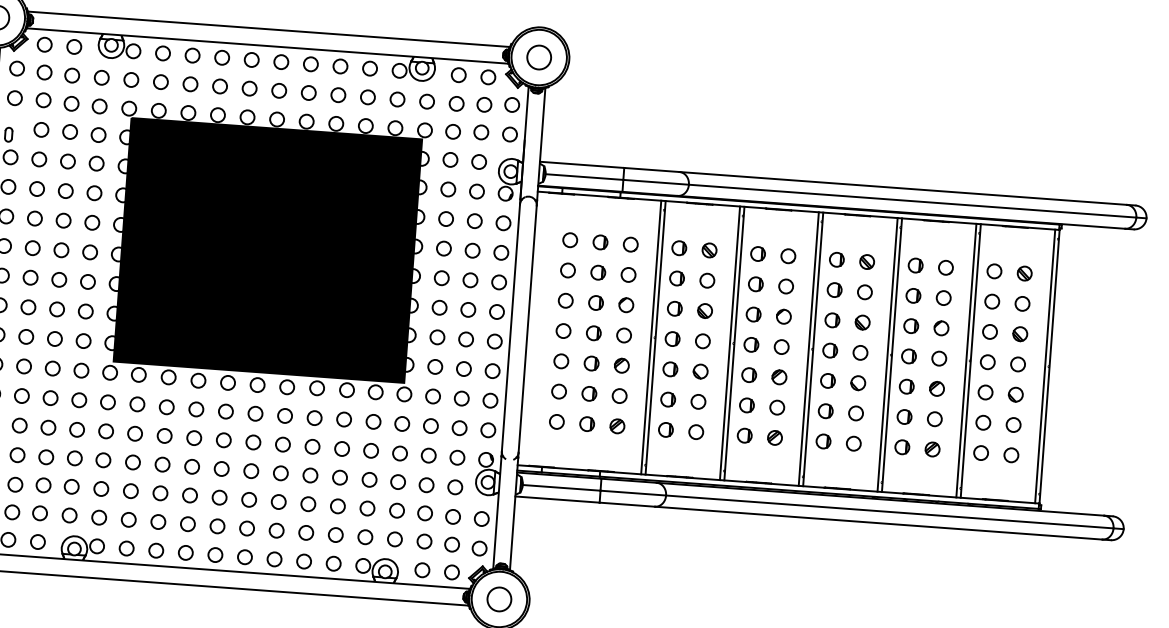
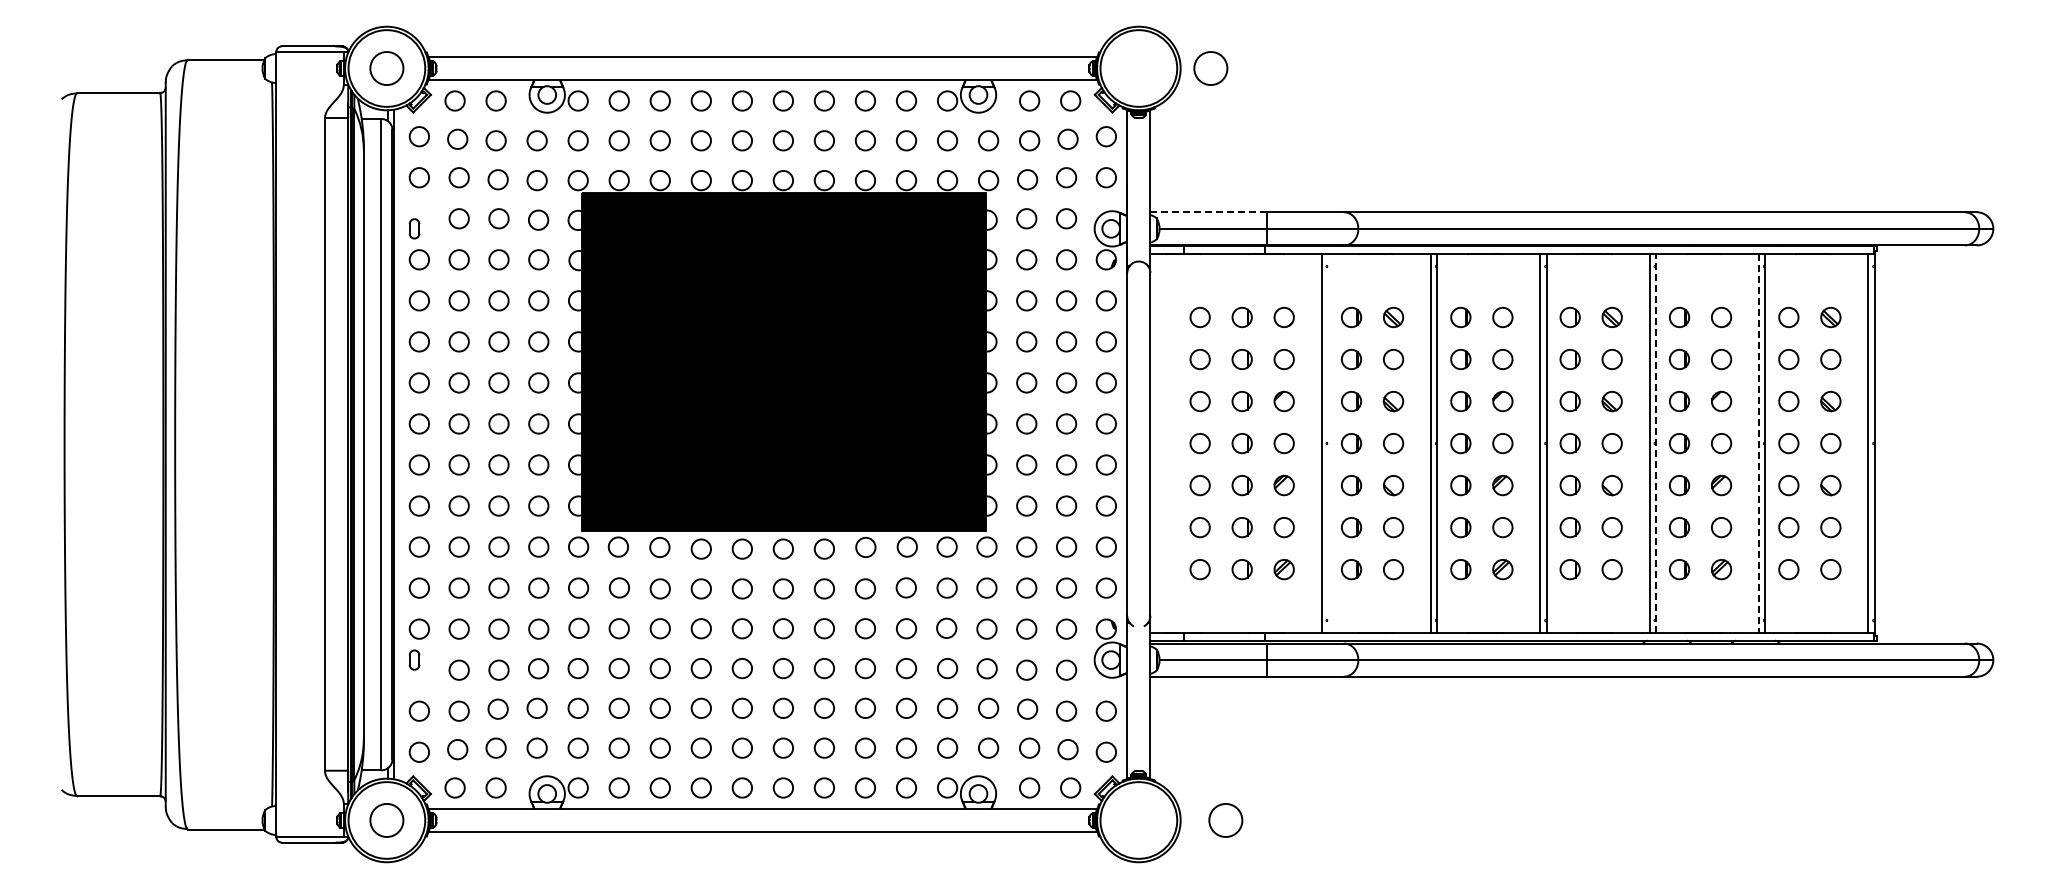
circle: (538, 57) -> (1210, 68), moved
line: (582, 165) -> (1209, 212), solid -> dashed
line: (655, 337) -> (1327, 443), removed
line: (891, 355) -> (1655, 443), solid -> dashed
line: (966, 360) -> (1759, 443), solid -> dashed
circle: (499, 599) -> (1225, 820), moved

